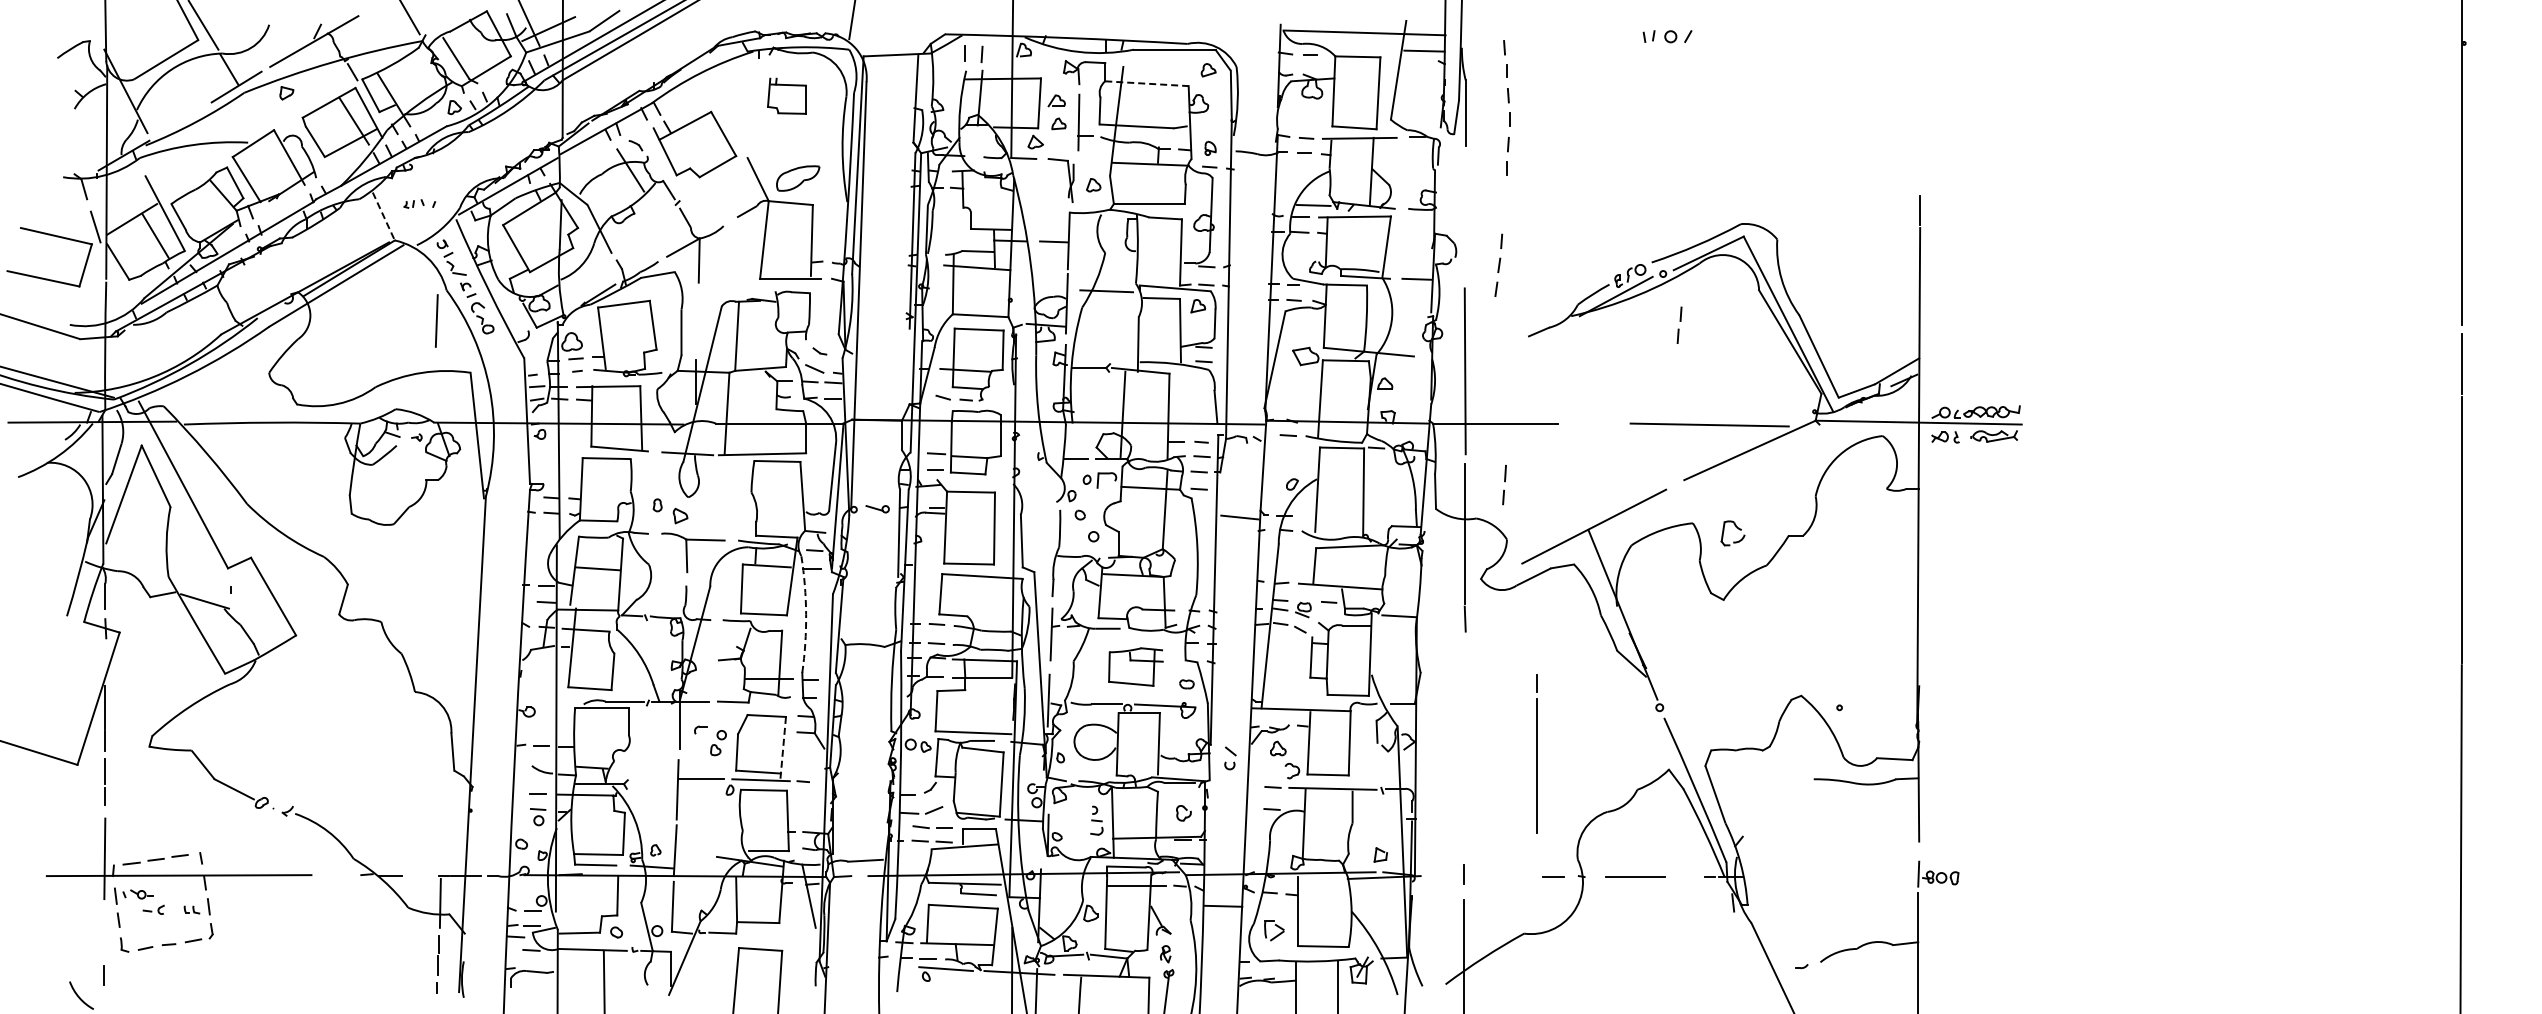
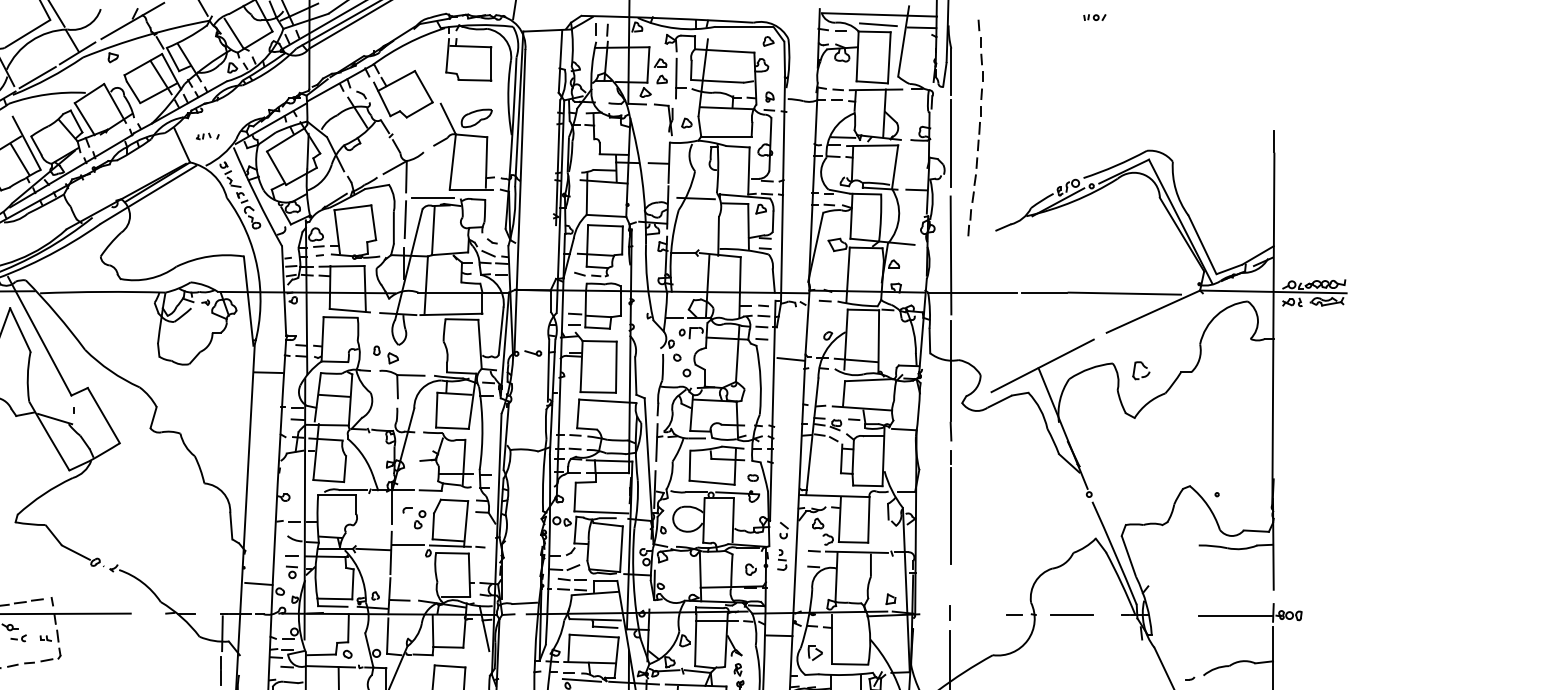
part: (1667, 36) -> (1094, 17), size x0.62
line: (1363, 46) -> (878, 24), added
line: (1146, 83) -> (724, 50), dashed -> solid
part: (786, 96) -> (468, 60), size x1.67
line: (180, 120) -> (37, 77), added
line: (1465, 213) -> (951, 143), added
line: (384, 216) -> (182, 145), dashed -> solid
line: (736, 290) -> (432, 198), added
line: (436, 320) -> (405, 219), moved
part: (1679, 324) -> (969, 222), moved
line: (1596, 423) -> (1044, 292), added
part: (1504, 485) -> (978, 136), moved
line: (1331, 518) -> (855, 360), added
line: (505, 535) -> (268, 372), added
arc: (806, 614) -> (482, 428), dashed -> solid
part: (1135, 666) -> (716, 465), size x1.43
line: (783, 749) -> (466, 524), dashed -> solid
line: (1536, 753) -> (950, 507), moved
line: (652, 784) -> (373, 549), added
part: (1096, 820) -> (781, 559), moved
line: (491, 833) -> (258, 584), added
line: (689, 855) -> (399, 599), added
line: (1866, 878) -> (1236, 616), added

